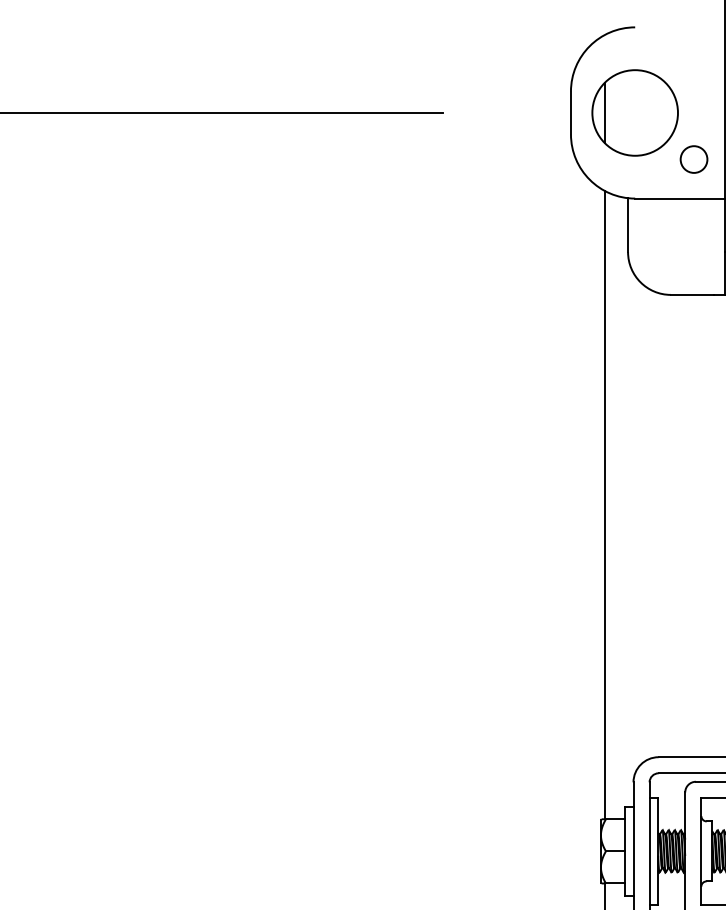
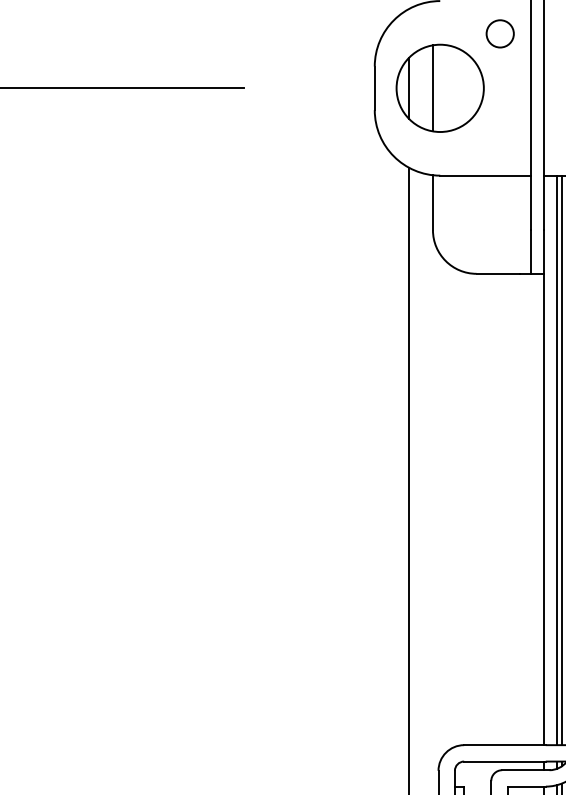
line: (628, 112) -> (433, 87), added
circle: (693, 159) -> (499, 33), moved

